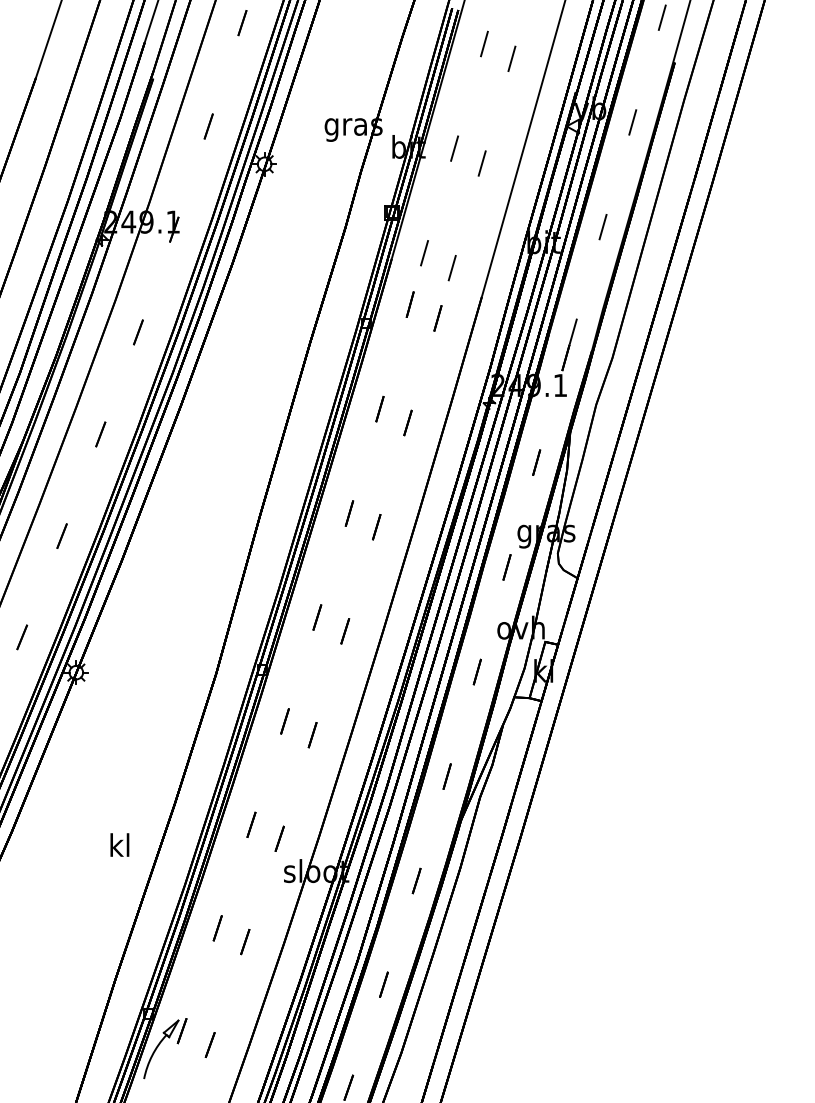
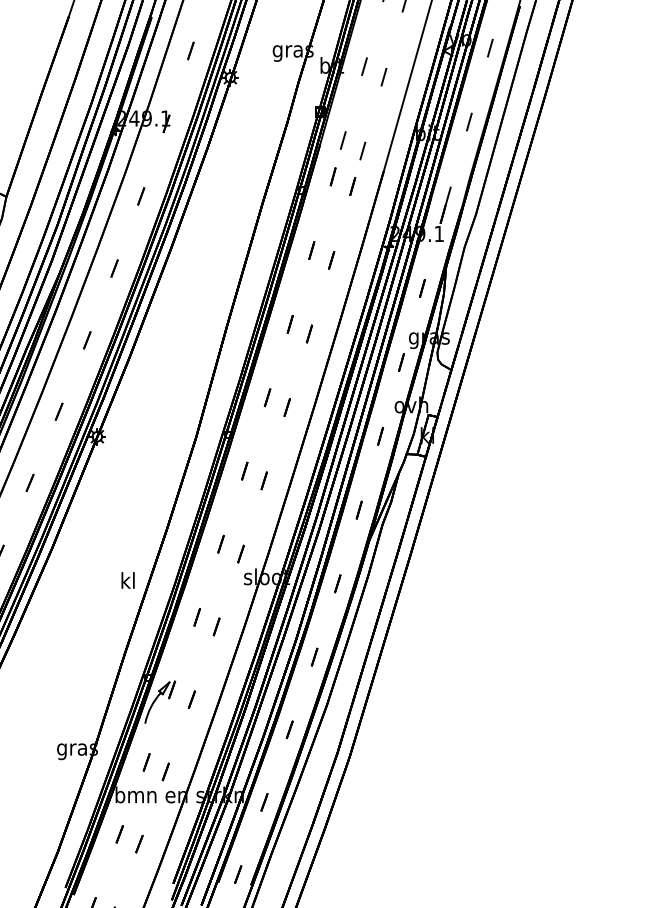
text: (119, 845) -> (127, 580), moved

